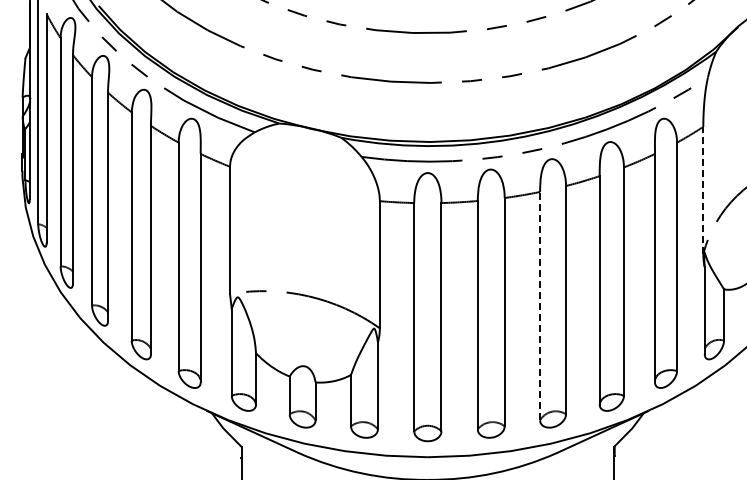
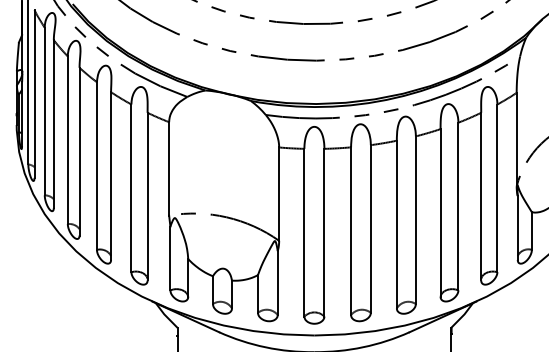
line: (703, 190) -> (516, 139), dashed -> solid
line: (540, 305) -> (397, 224), dashed -> solid

